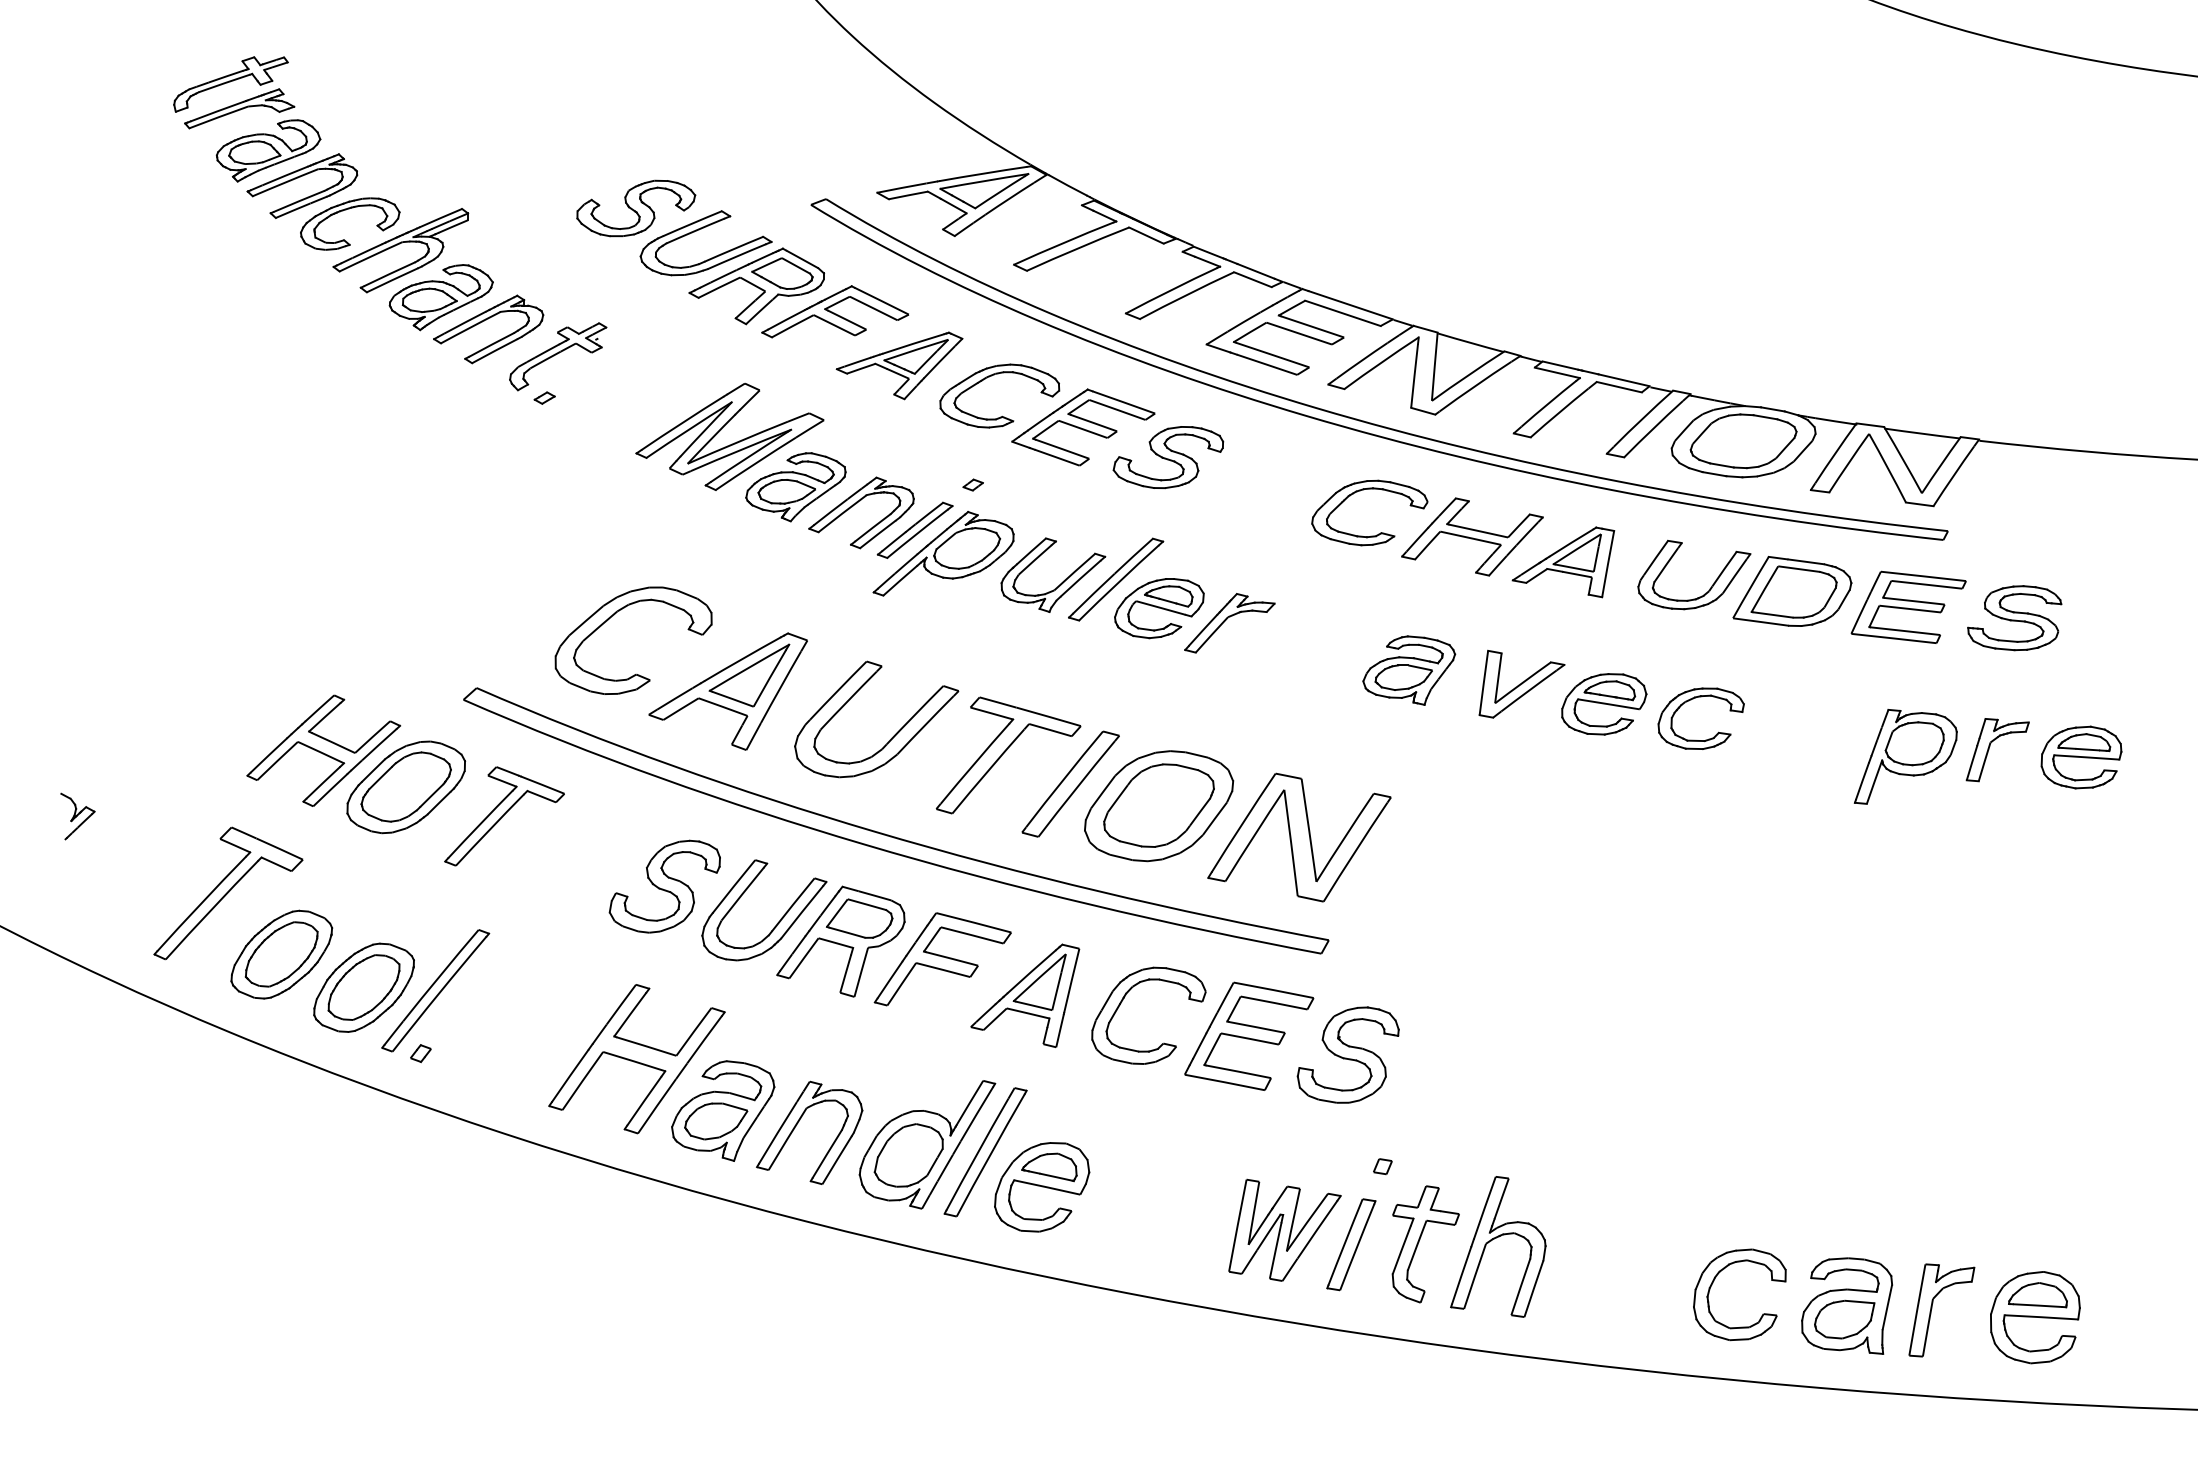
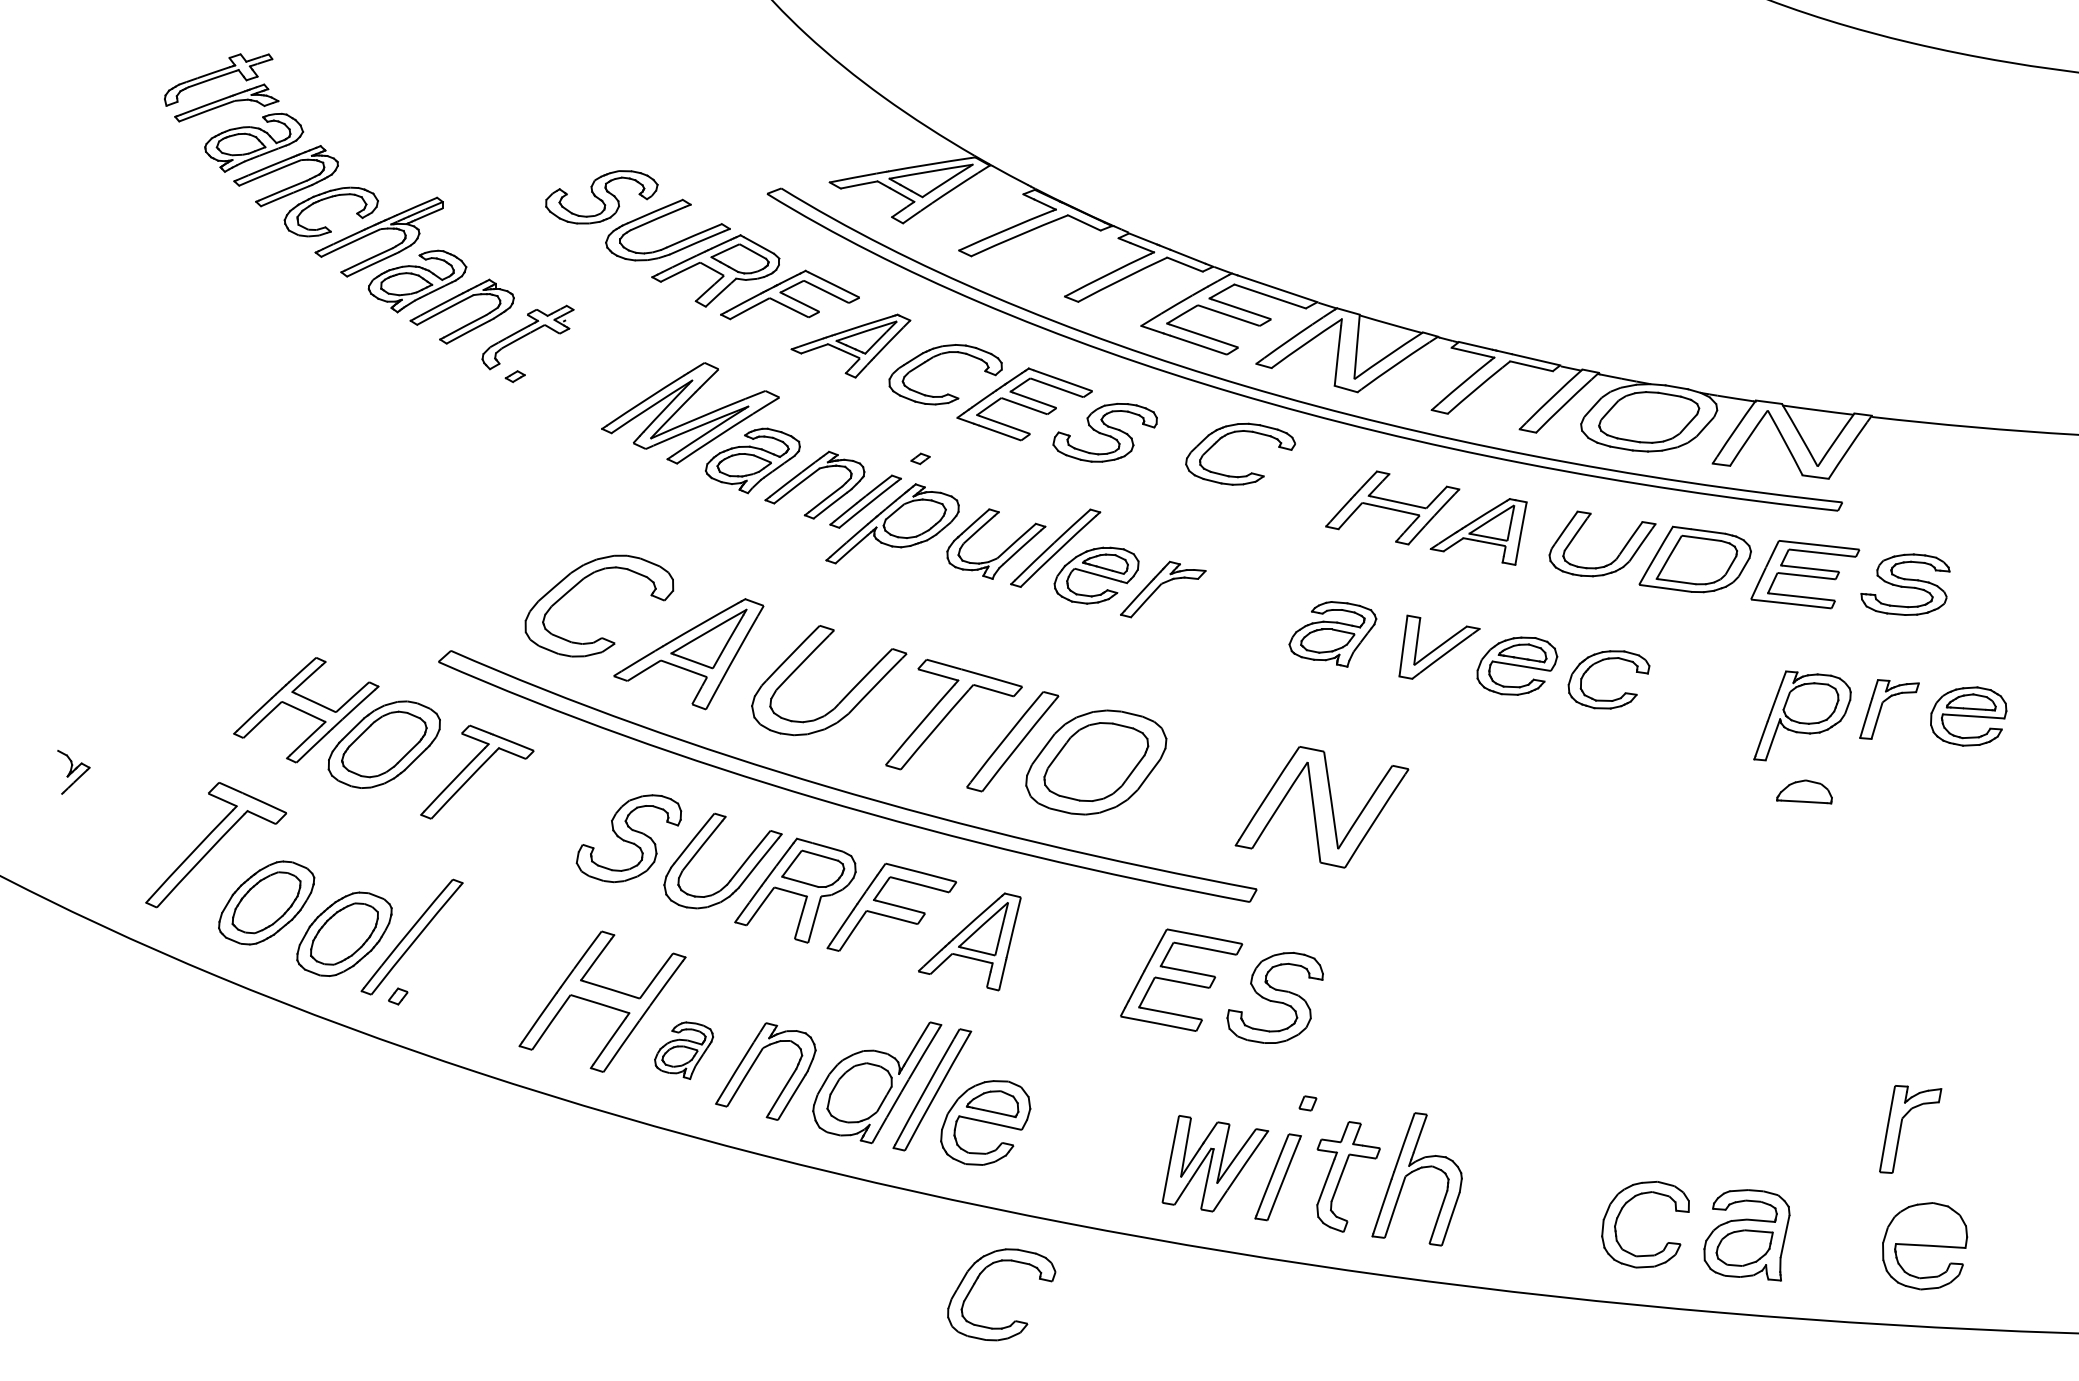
part: (1369, 489) -> (1240, 432), moved
part: (1298, 837) -> (1321, 807), moved
part: (1122, 1002) -> (976, 1282), moved
part: (722, 1110) -> (683, 1050), size x0.6
part: (2037, 1294) -> (1804, 791), moved
part: (1932, 1310) -> (1901, 1129), moved

